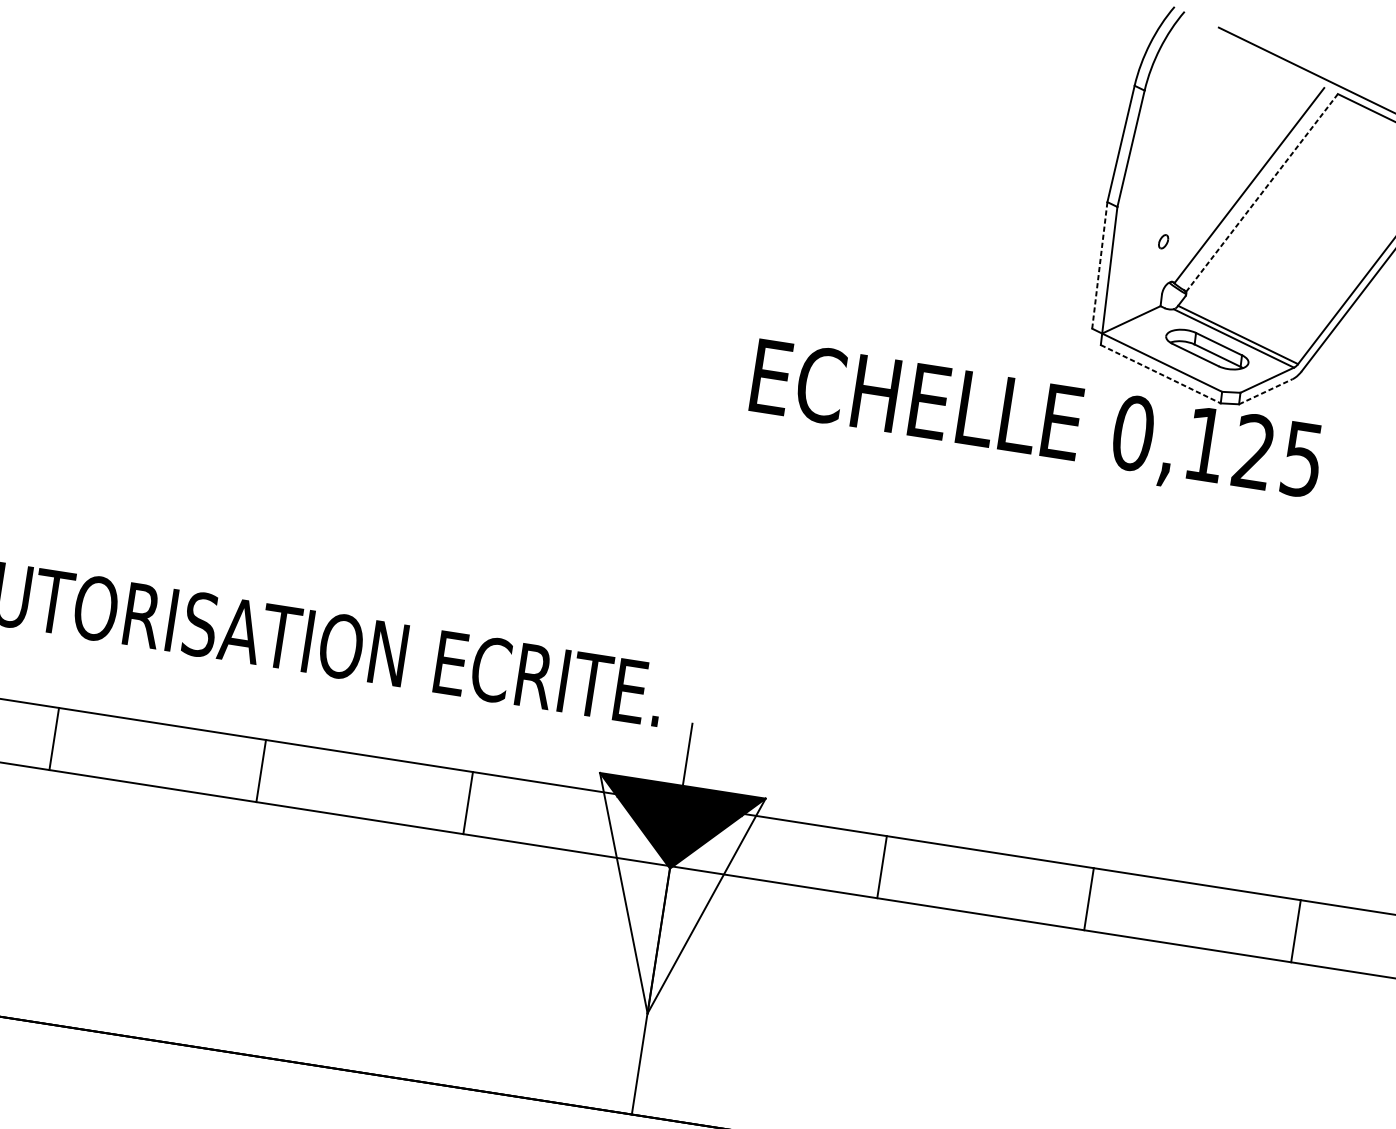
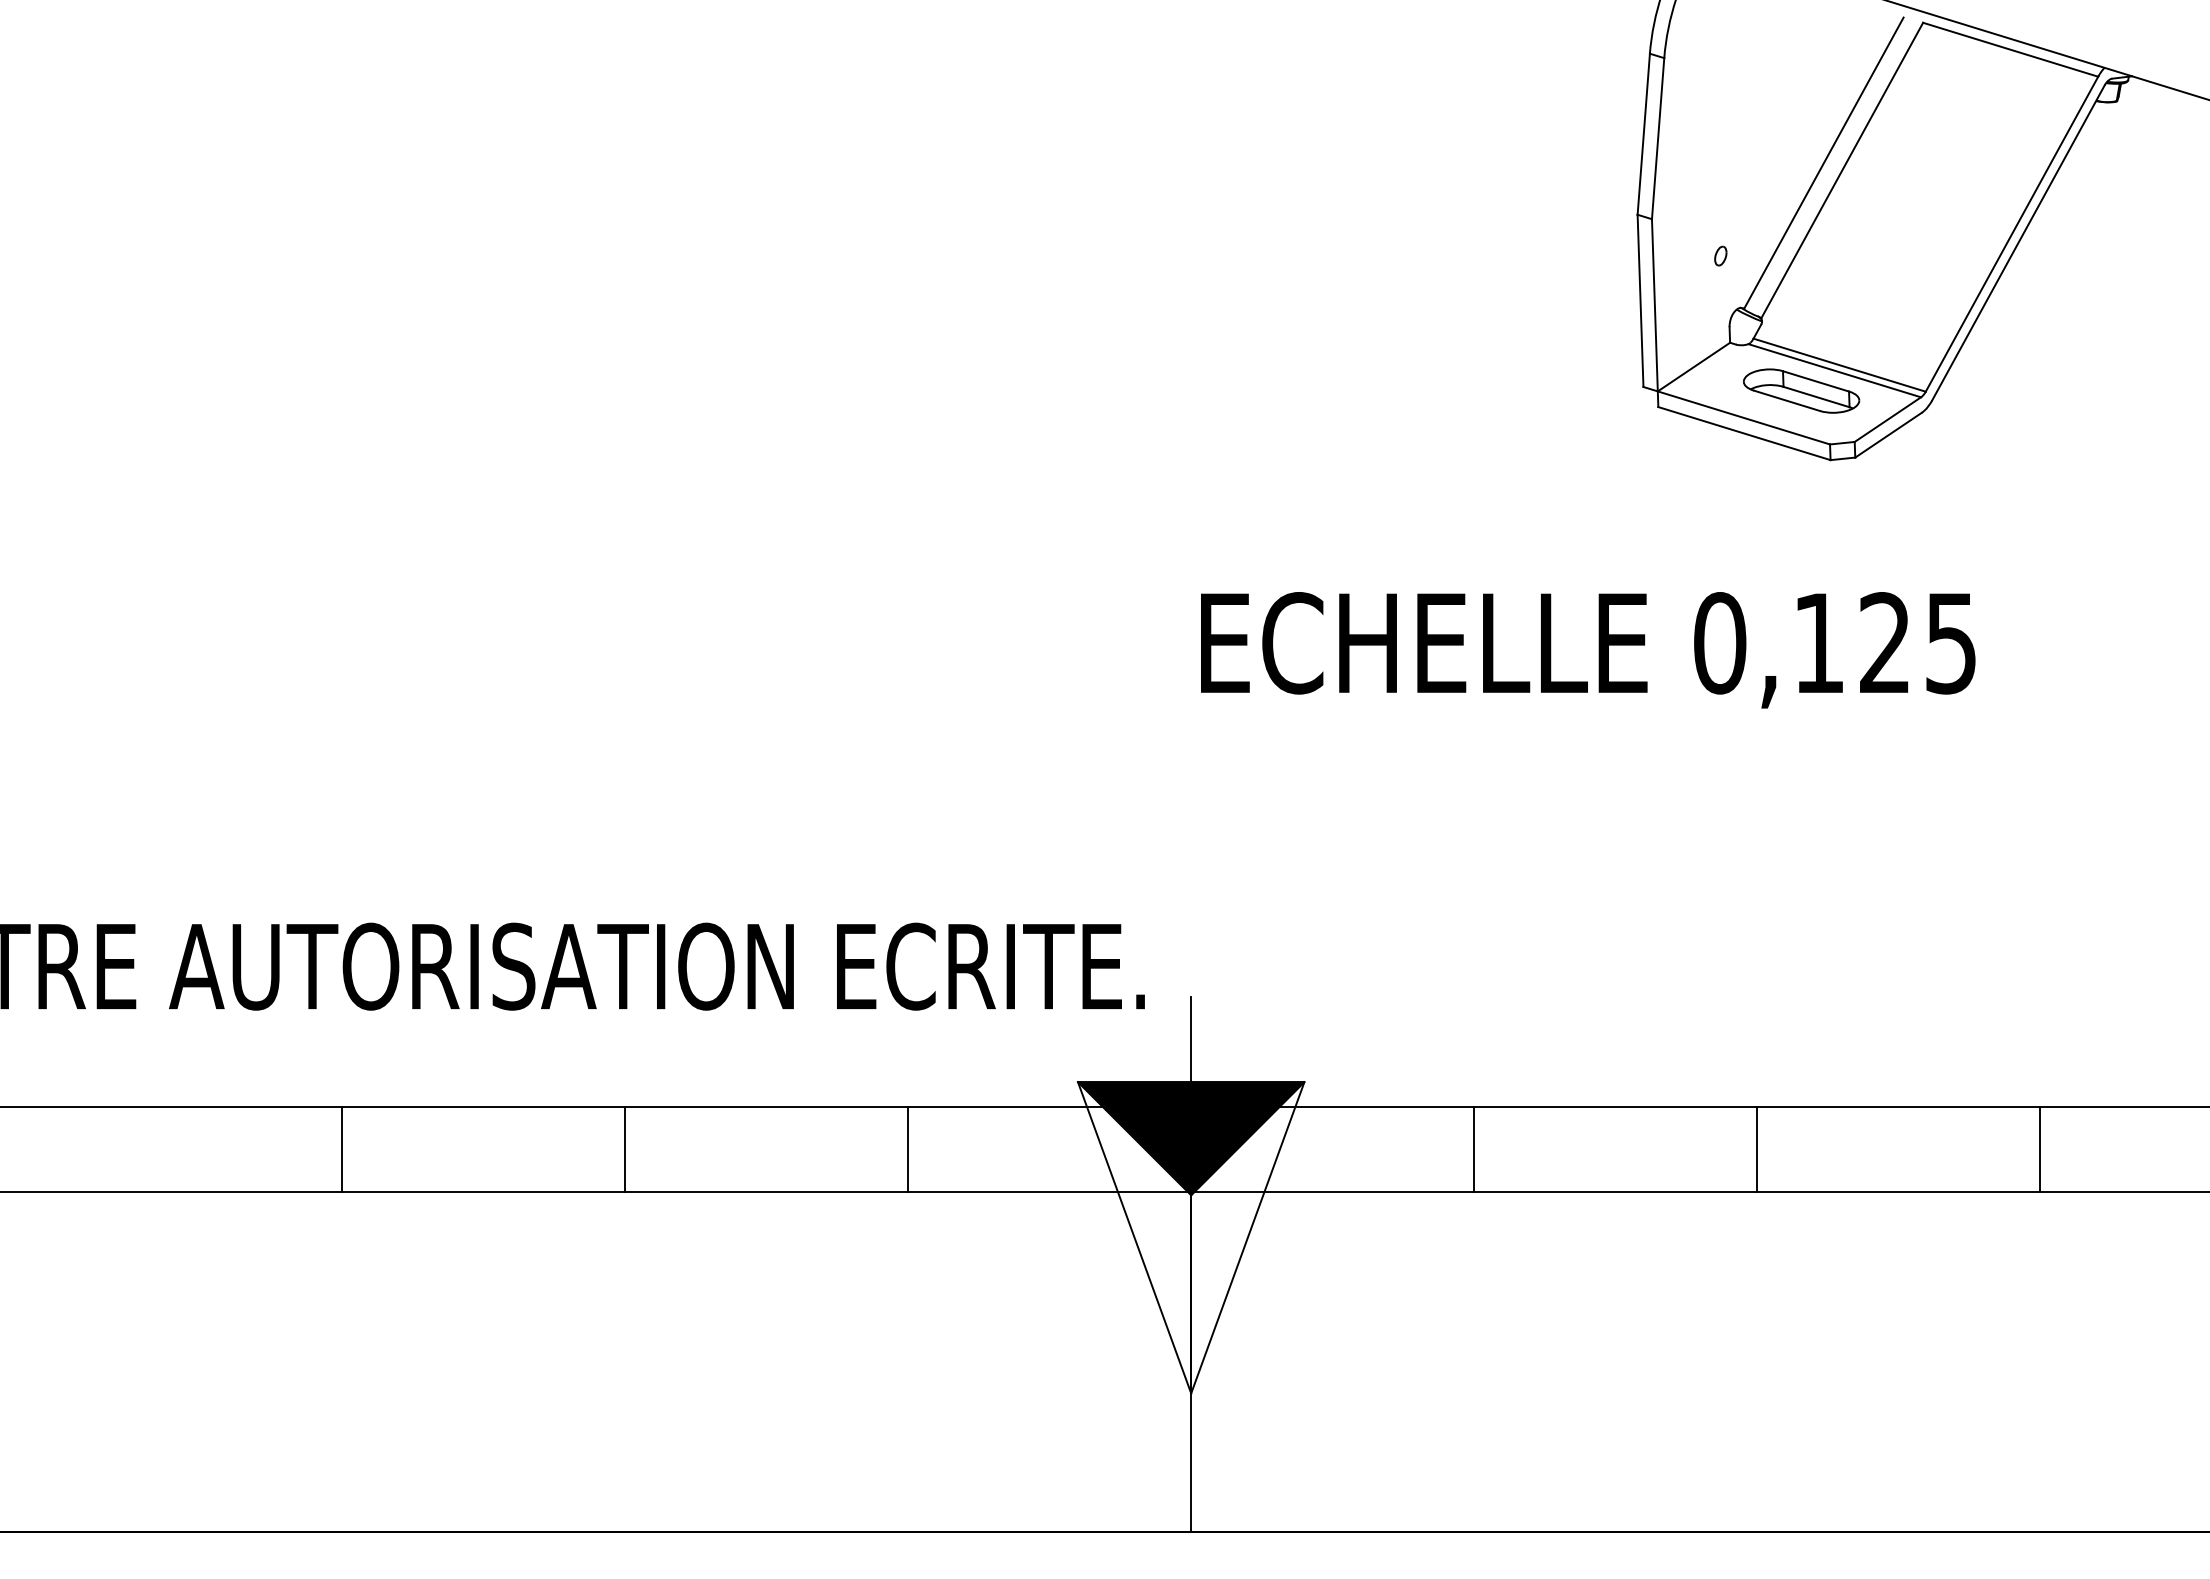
line: (1262, 192) -> (1842, 170), dashed -> solid
line: (1099, 265) -> (1640, 300), dashed -> solid
line: (1160, 374) -> (1744, 433), dashed -> solid
line: (1265, 391) -> (1888, 435), dashed -> solid
text: (1036, 423) -> (1588, 650), moved

